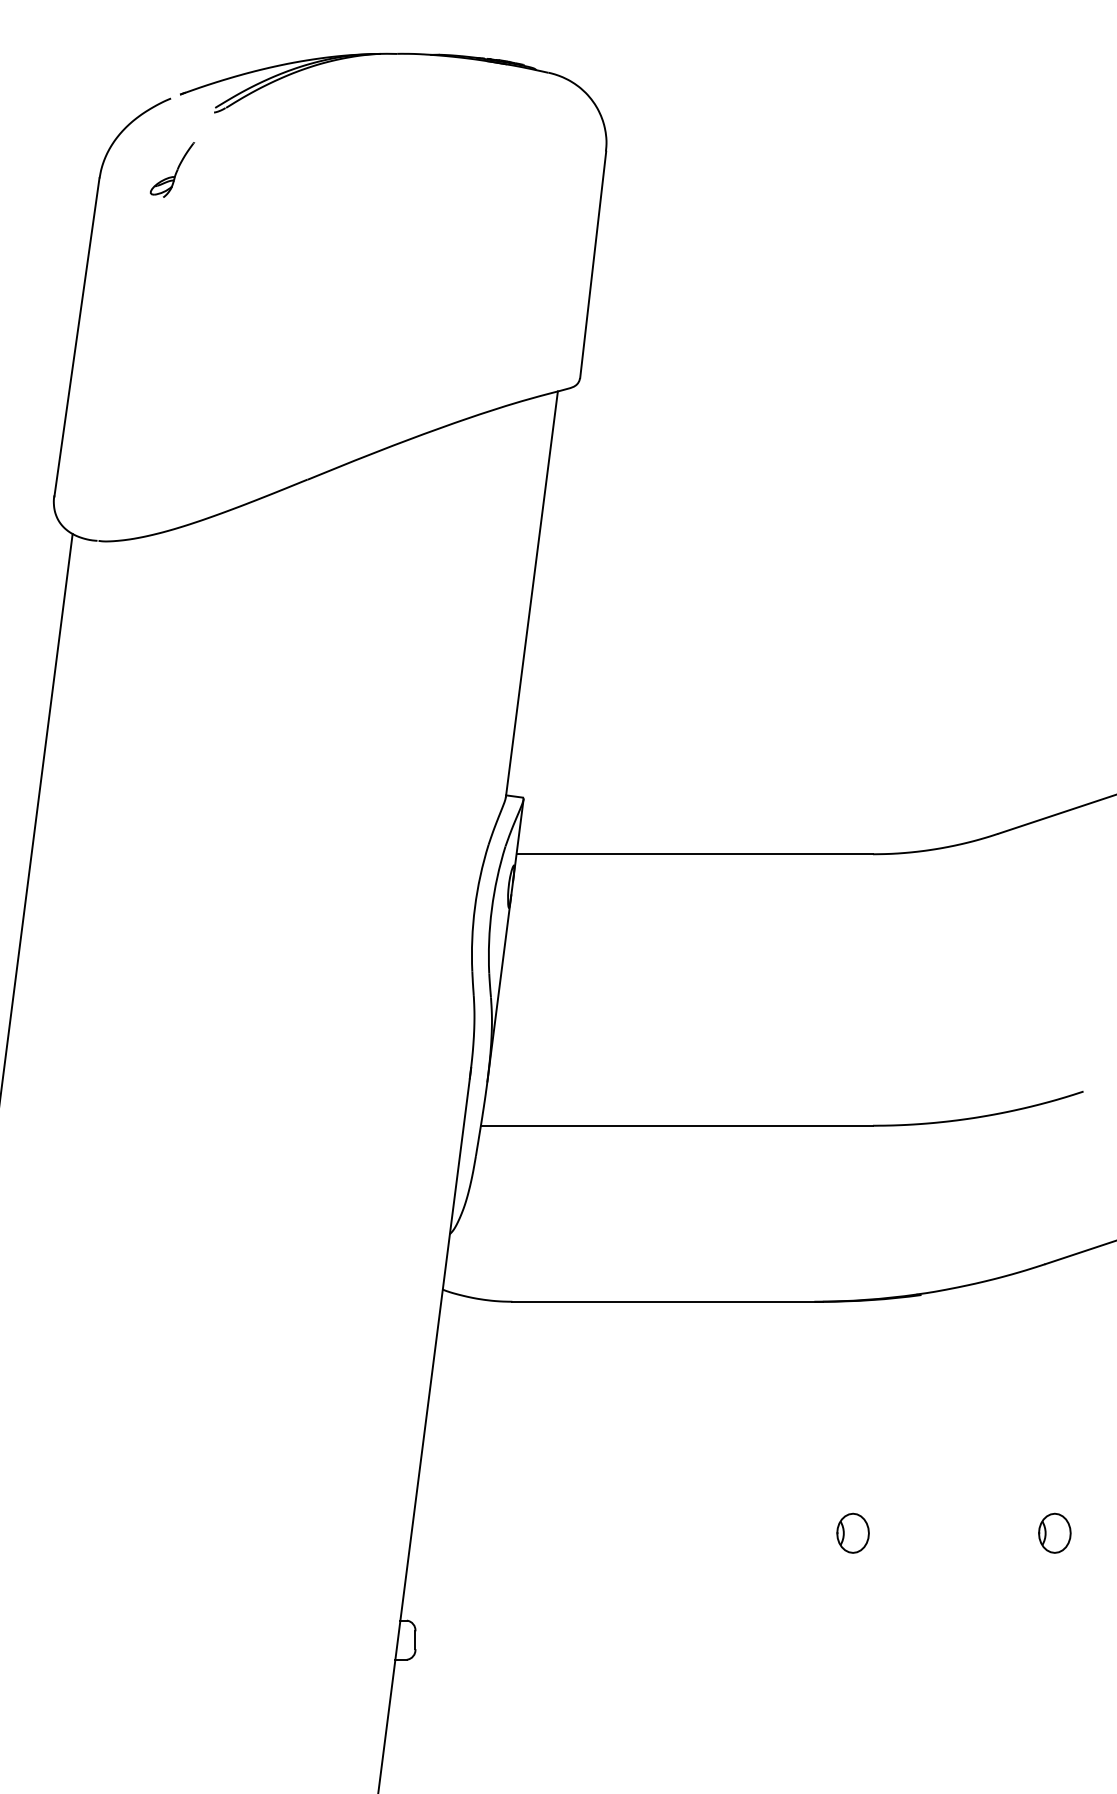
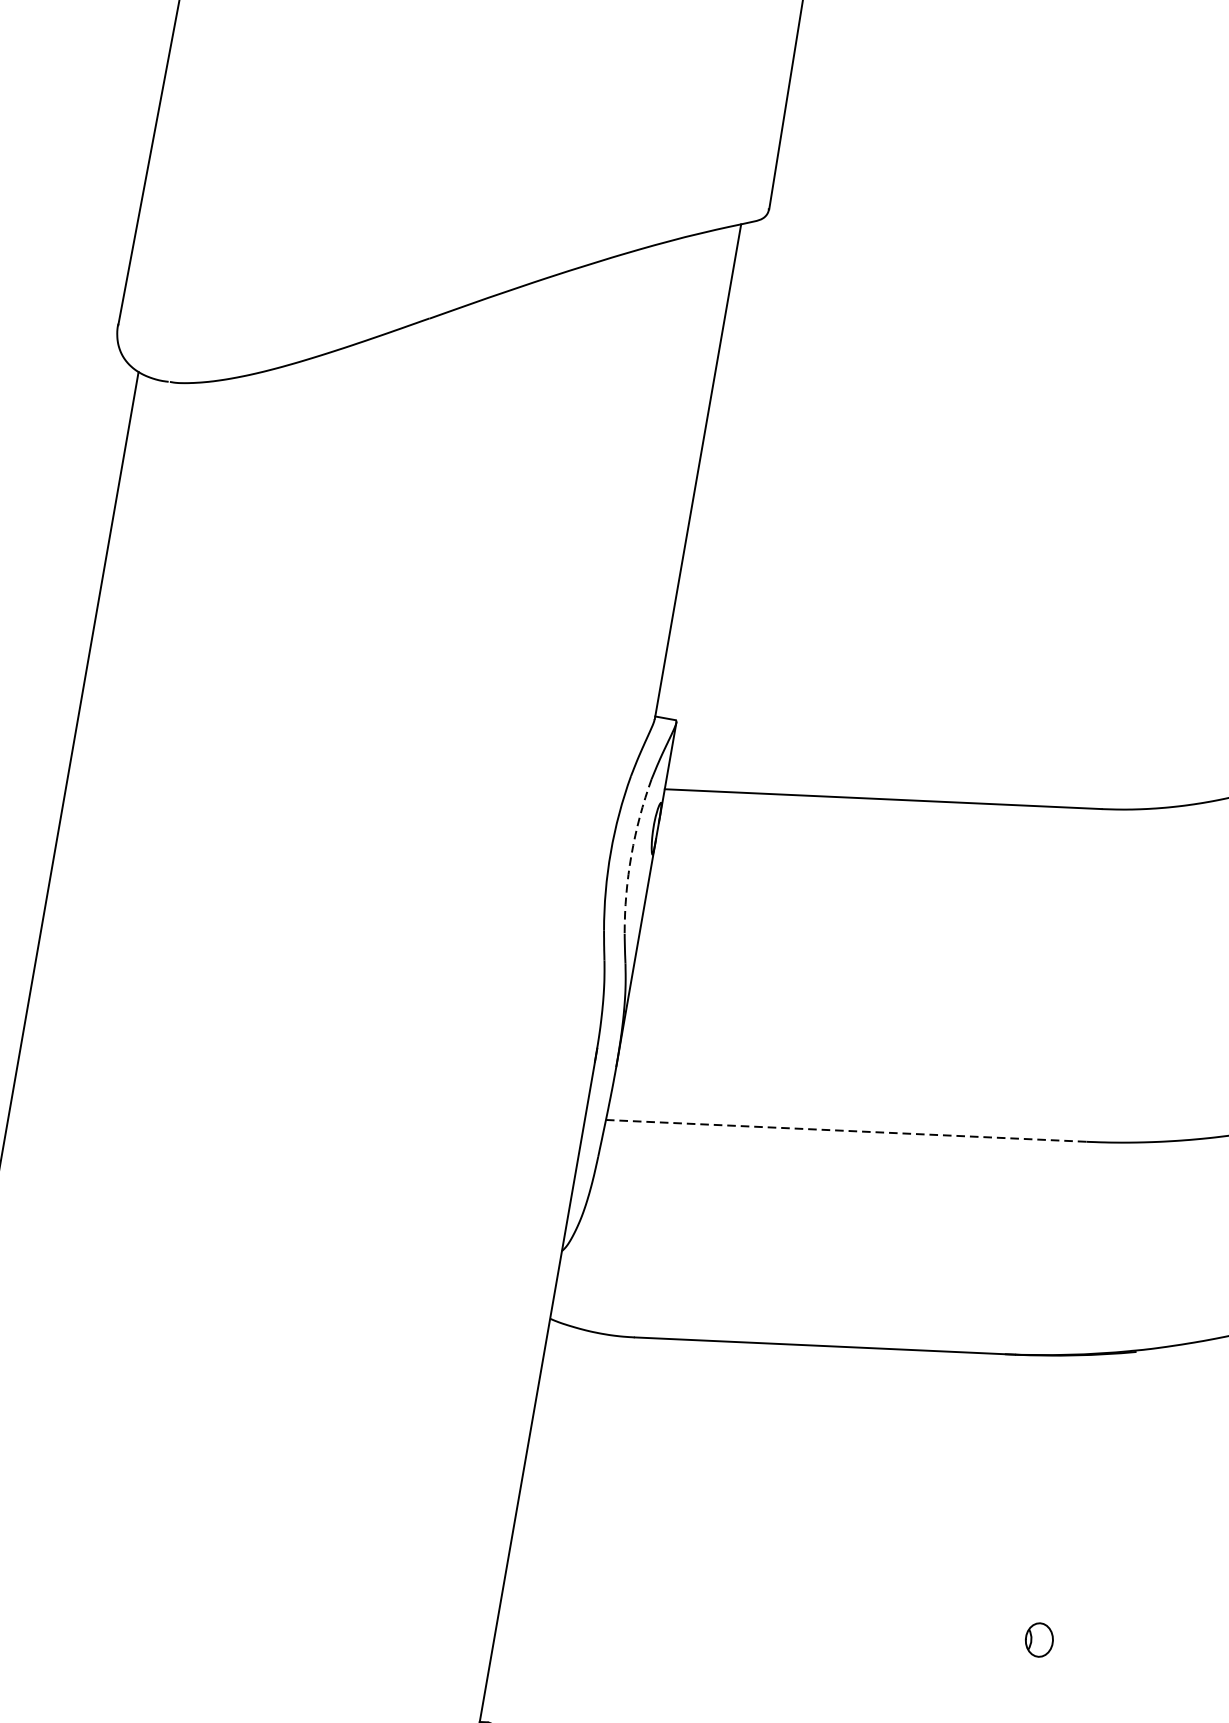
arc: (491, 909) -> (630, 855), solid -> dashed
line: (677, 1125) -> (846, 1130), solid -> dashed
part: (852, 1532) -> (1038, 1639), size x0.7

